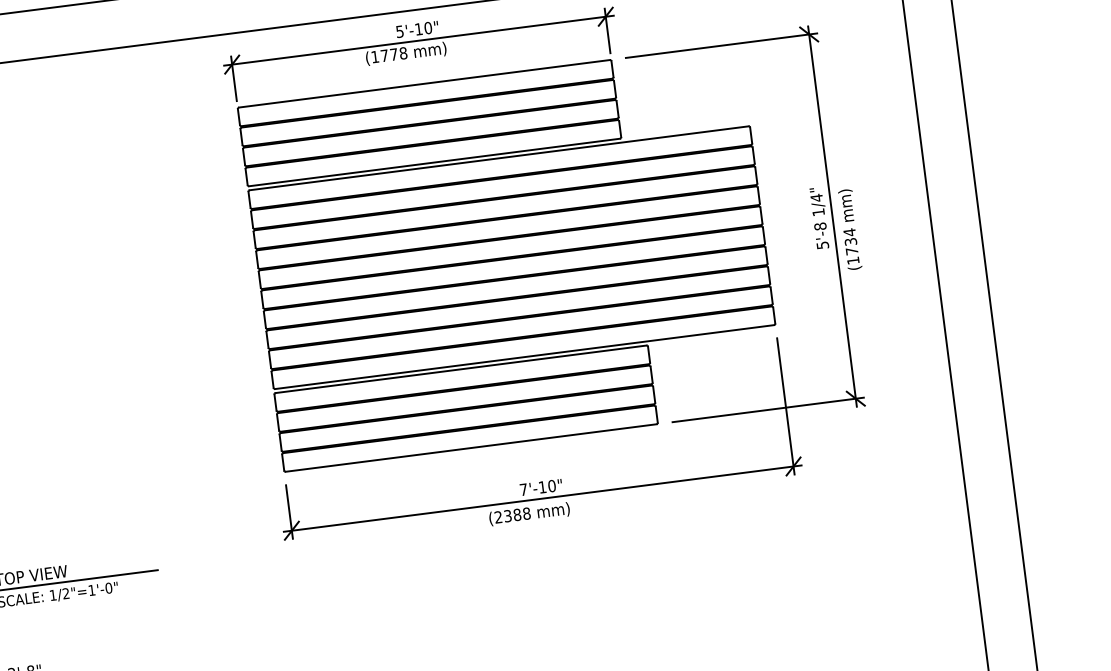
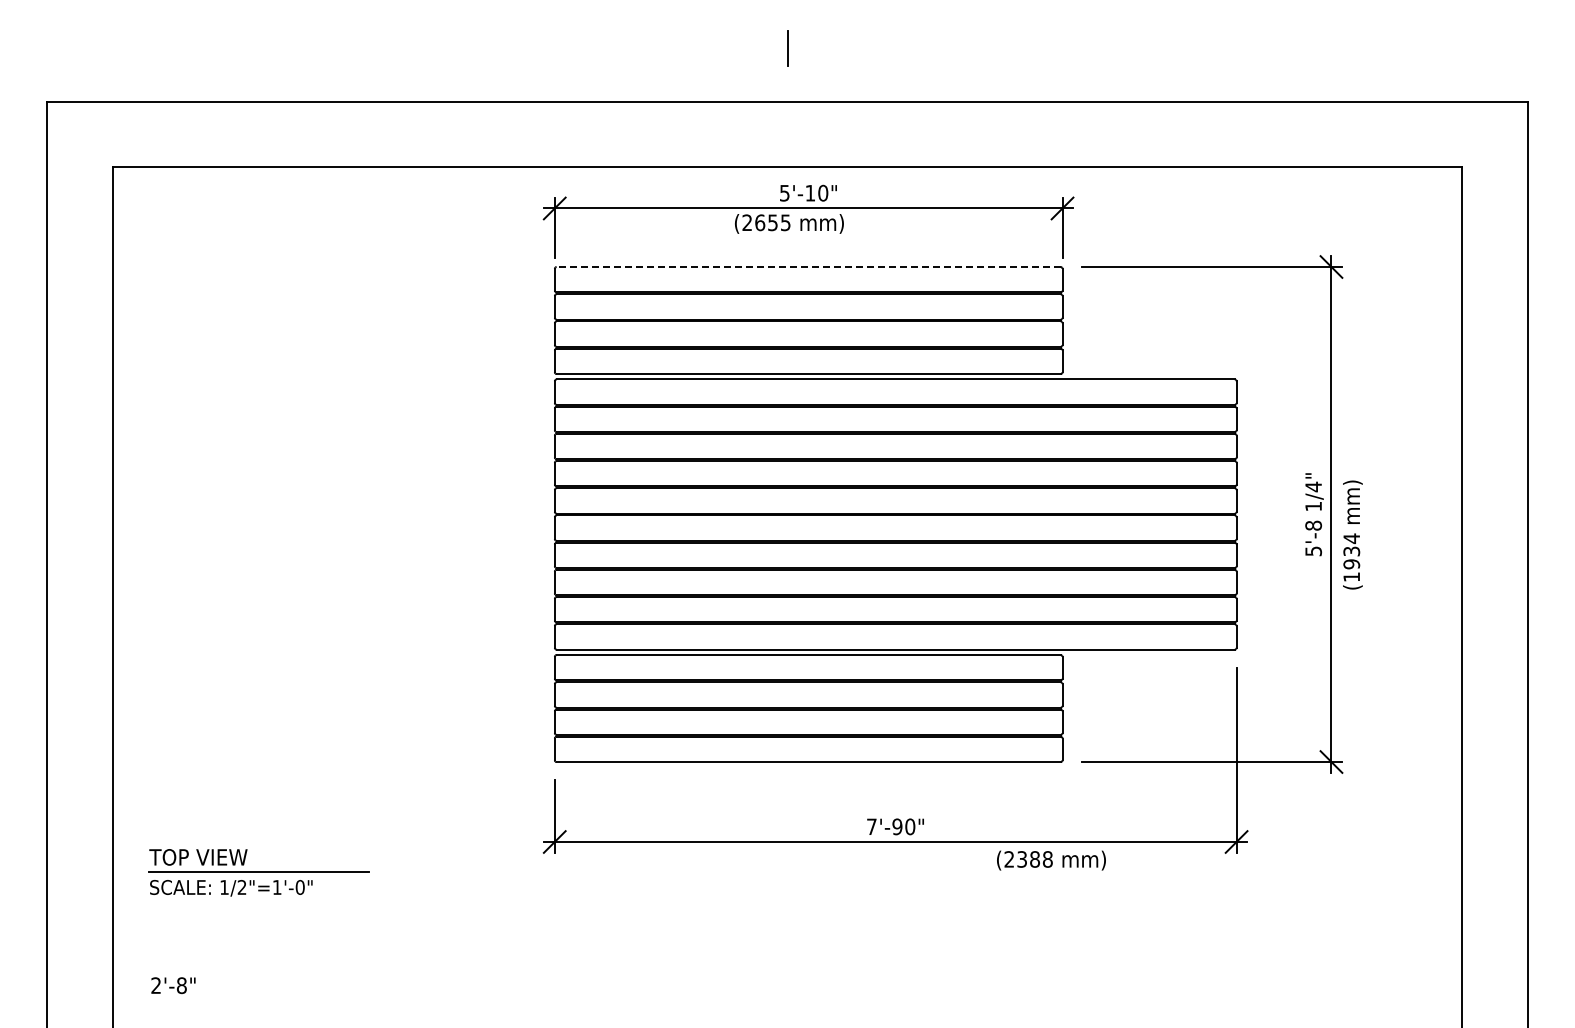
text: (389, 54) -> (766, 222), (1778 -> (2655
line: (424, 84) -> (808, 267), solid -> dashed
text: (851, 251) -> (1351, 564), (1734 -> (1934
text: (542, 487) -> (897, 826), 7'-10" -> 7'-90"
text: (529, 514) -> (1051, 860), moved

